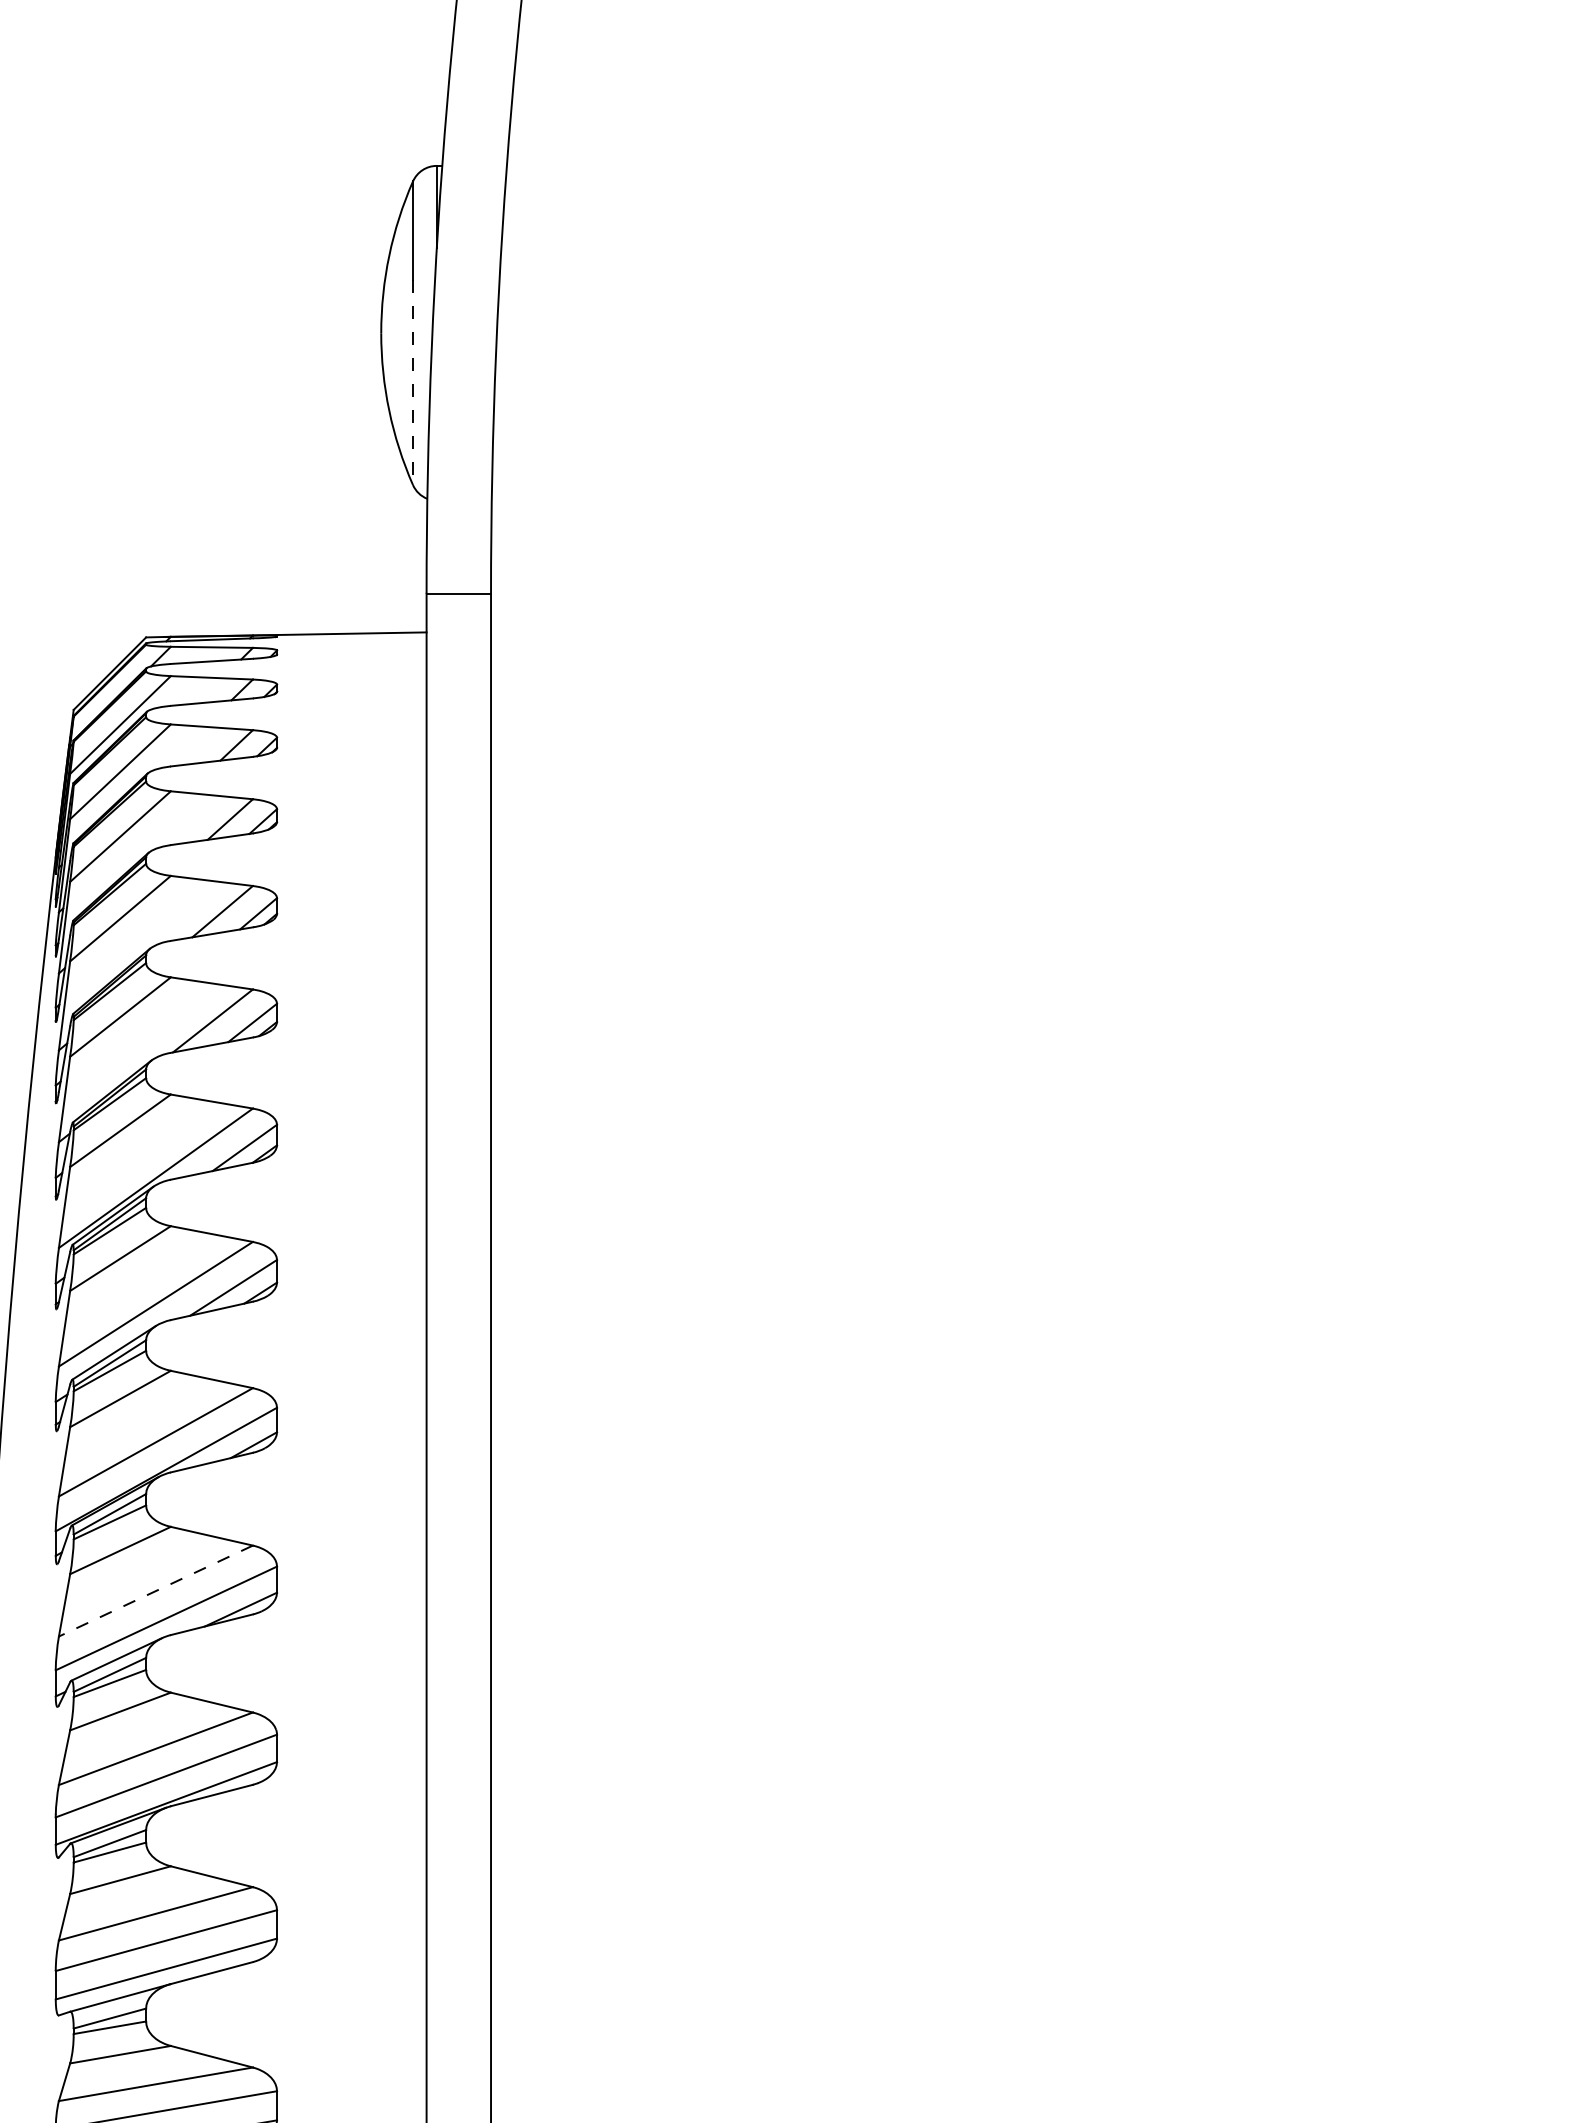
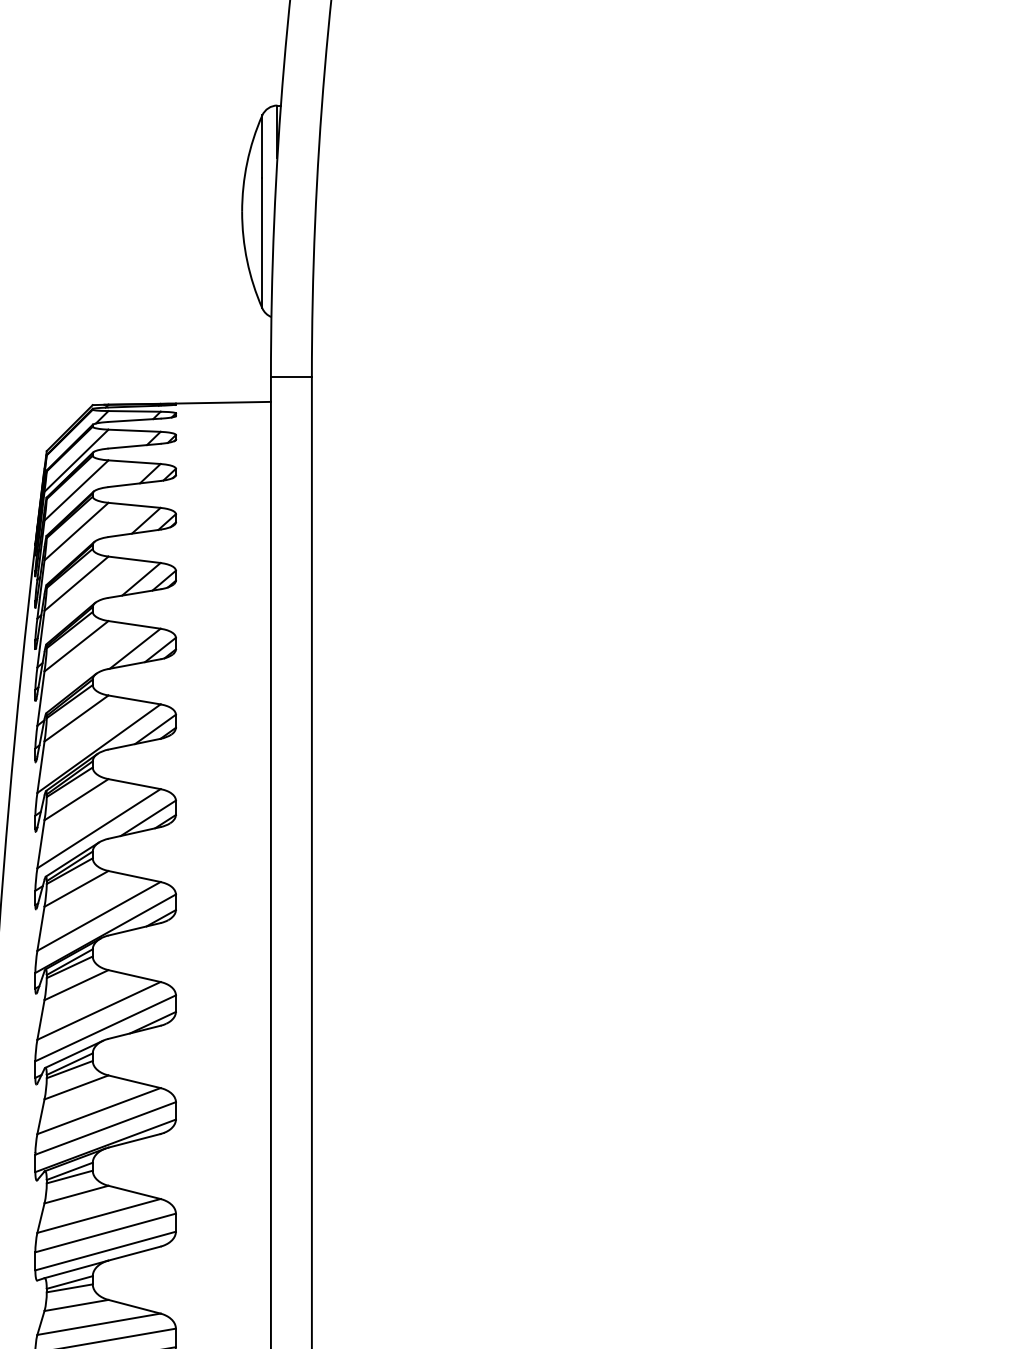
line: (413, 383) -> (262, 243), dashed -> solid
line: (155, 1591) -> (98, 1011), dashed -> solid

